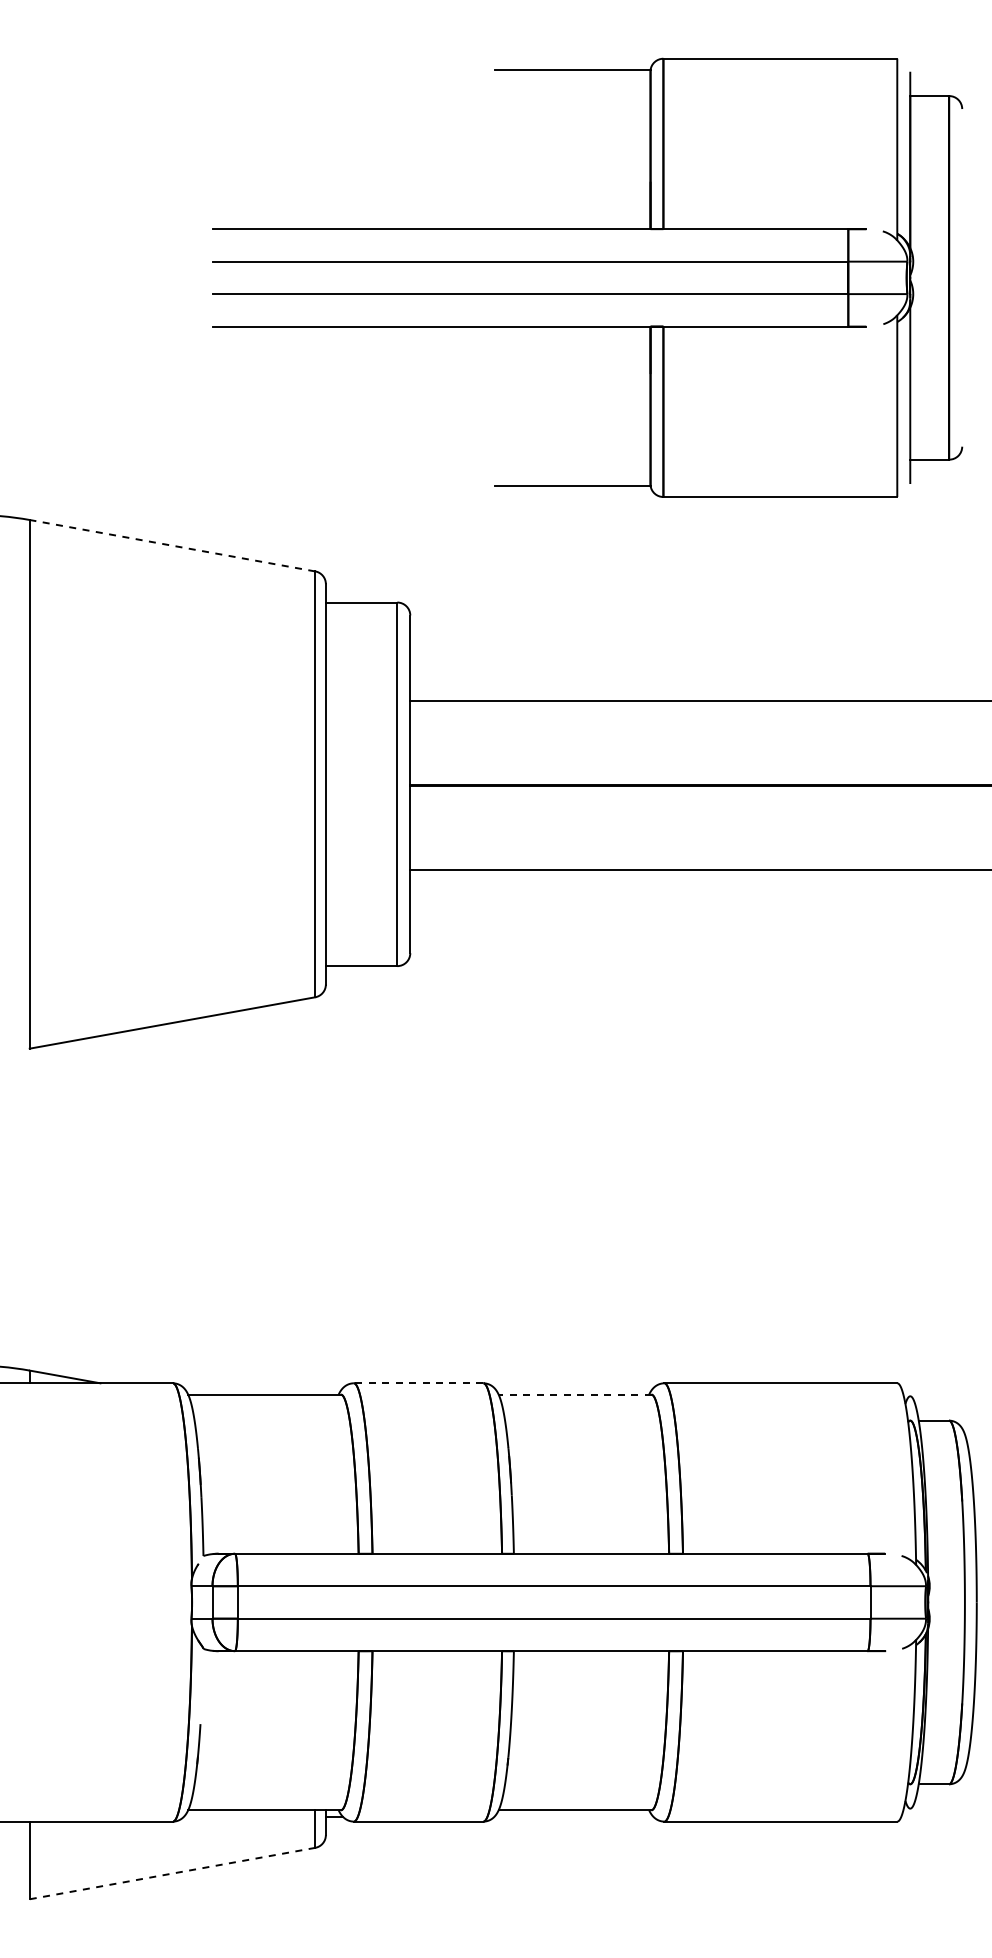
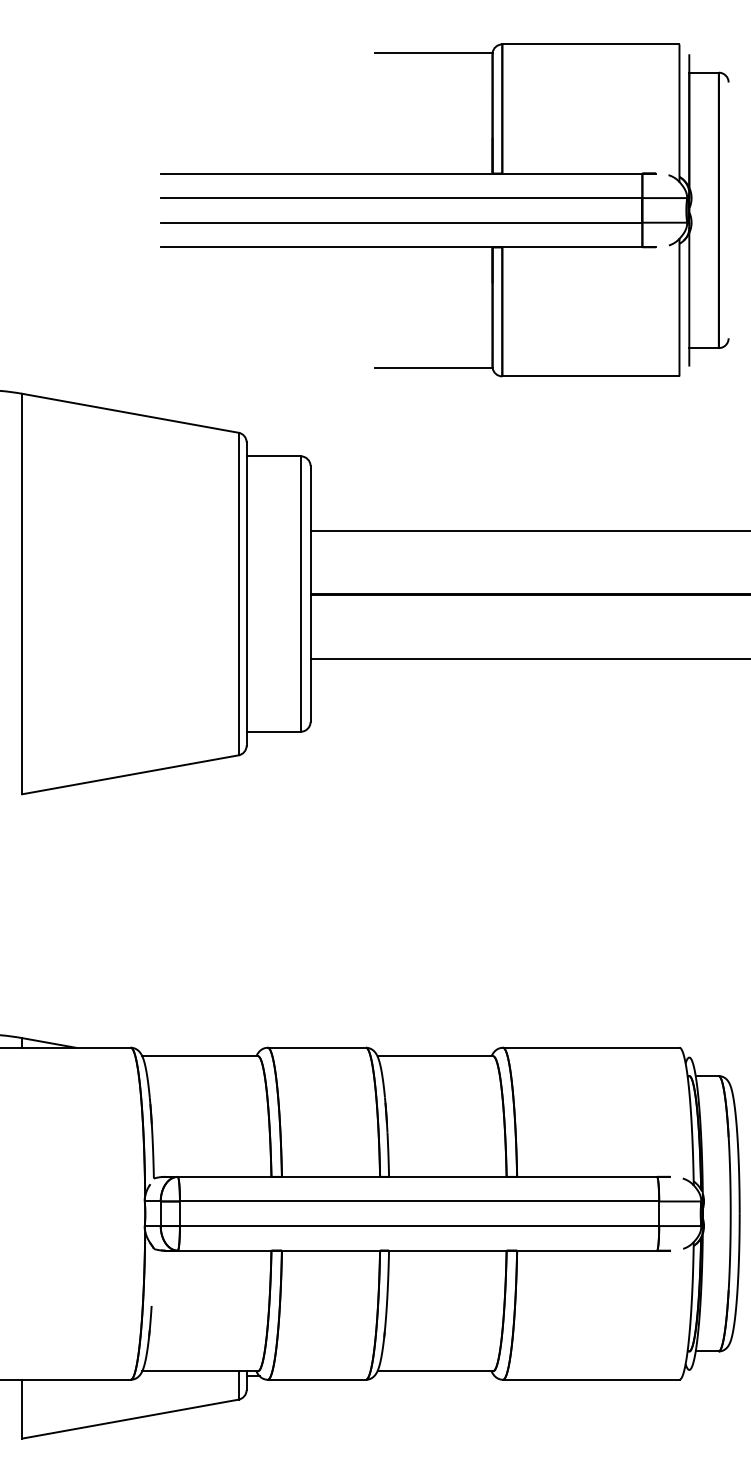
line: (171, 545) -> (129, 413), dashed -> solid
line: (418, 1383) -> (316, 1047), dashed -> solid
line: (574, 1394) -> (434, 1056), dashed -> solid
line: (172, 1873) -> (130, 1419), dashed -> solid

